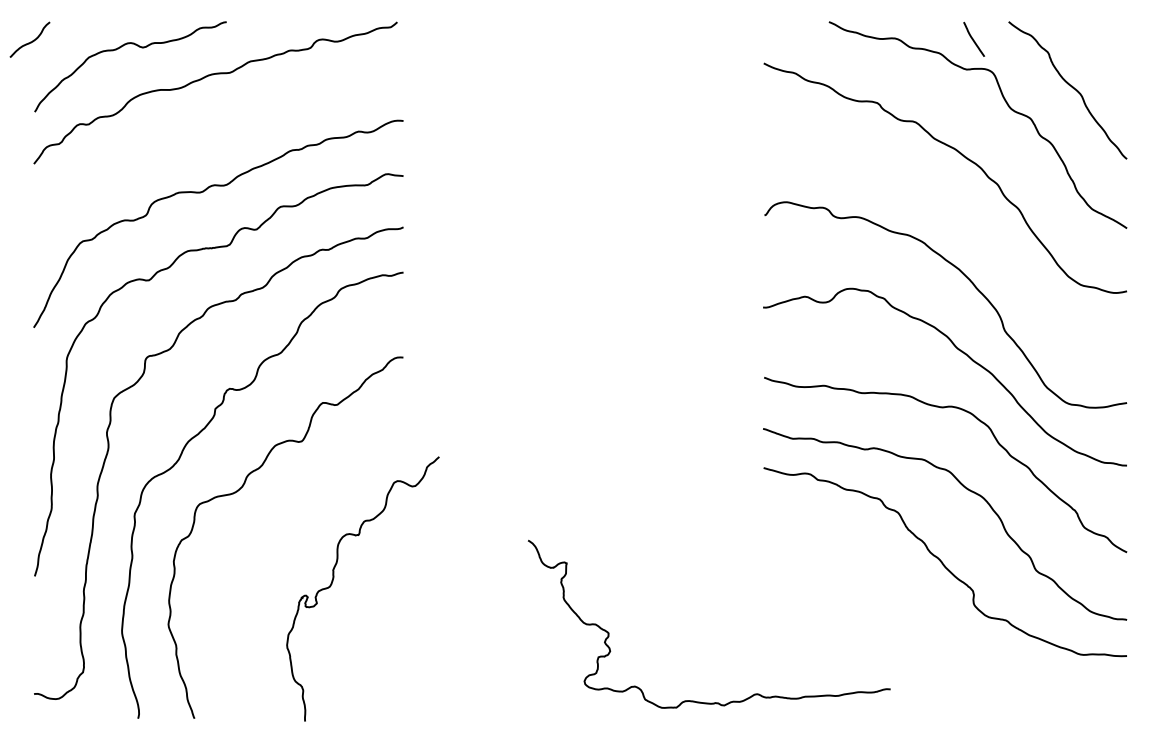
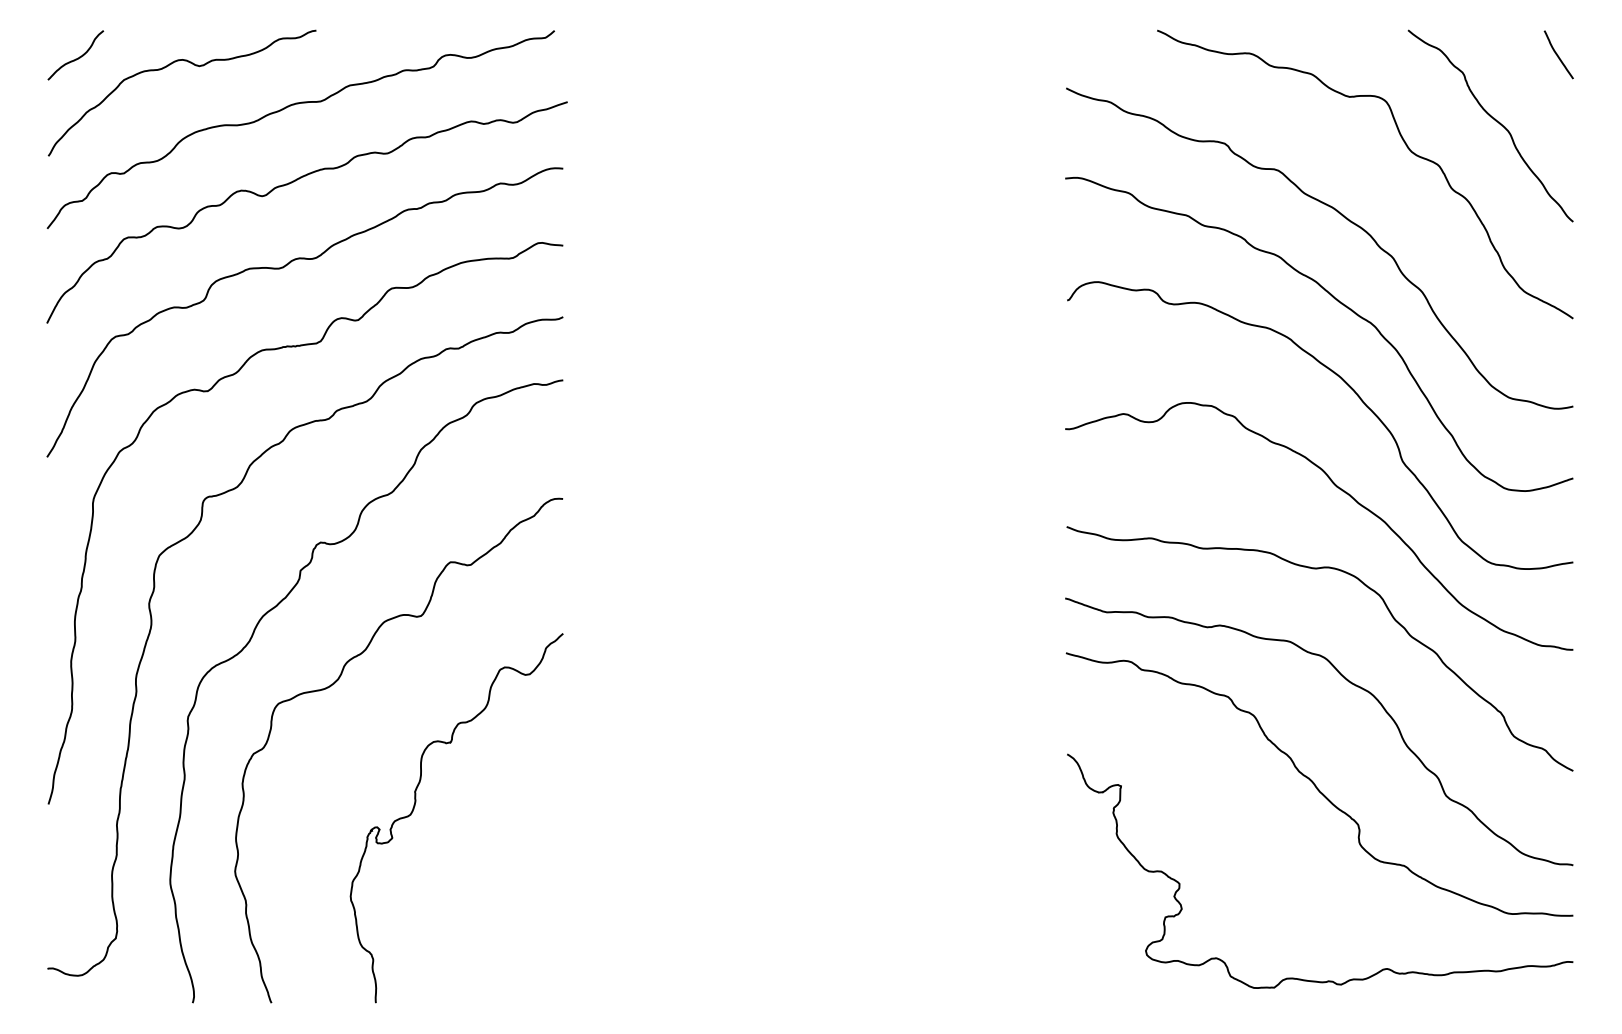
curve: (973, 39) -> (1557, 54), moved
curve: (31, 41) -> (77, 57), moved
curve: (208, 131) -> (291, 183), added
curve: (960, 218) -> (1341, 304), added
curve: (333, 580) -> (415, 806), moved
curve: (695, 701) -> (1300, 978), moved

